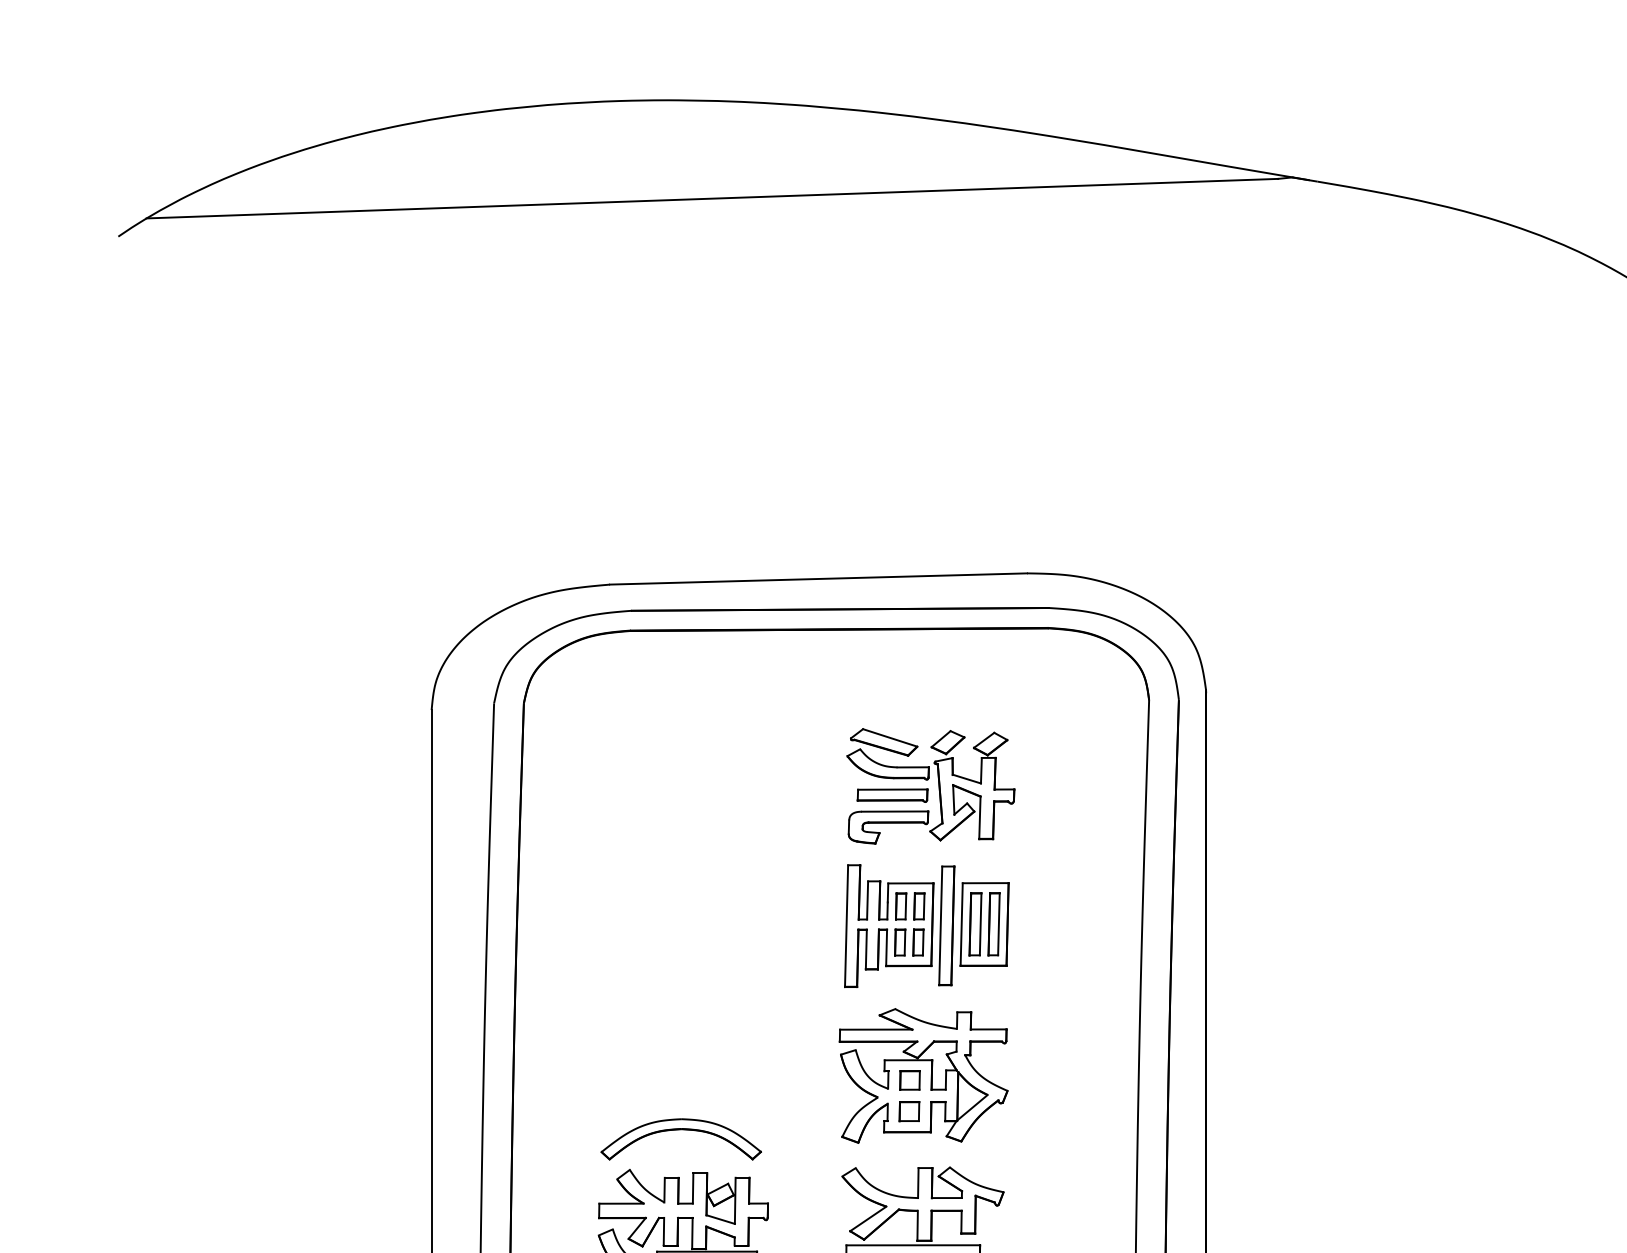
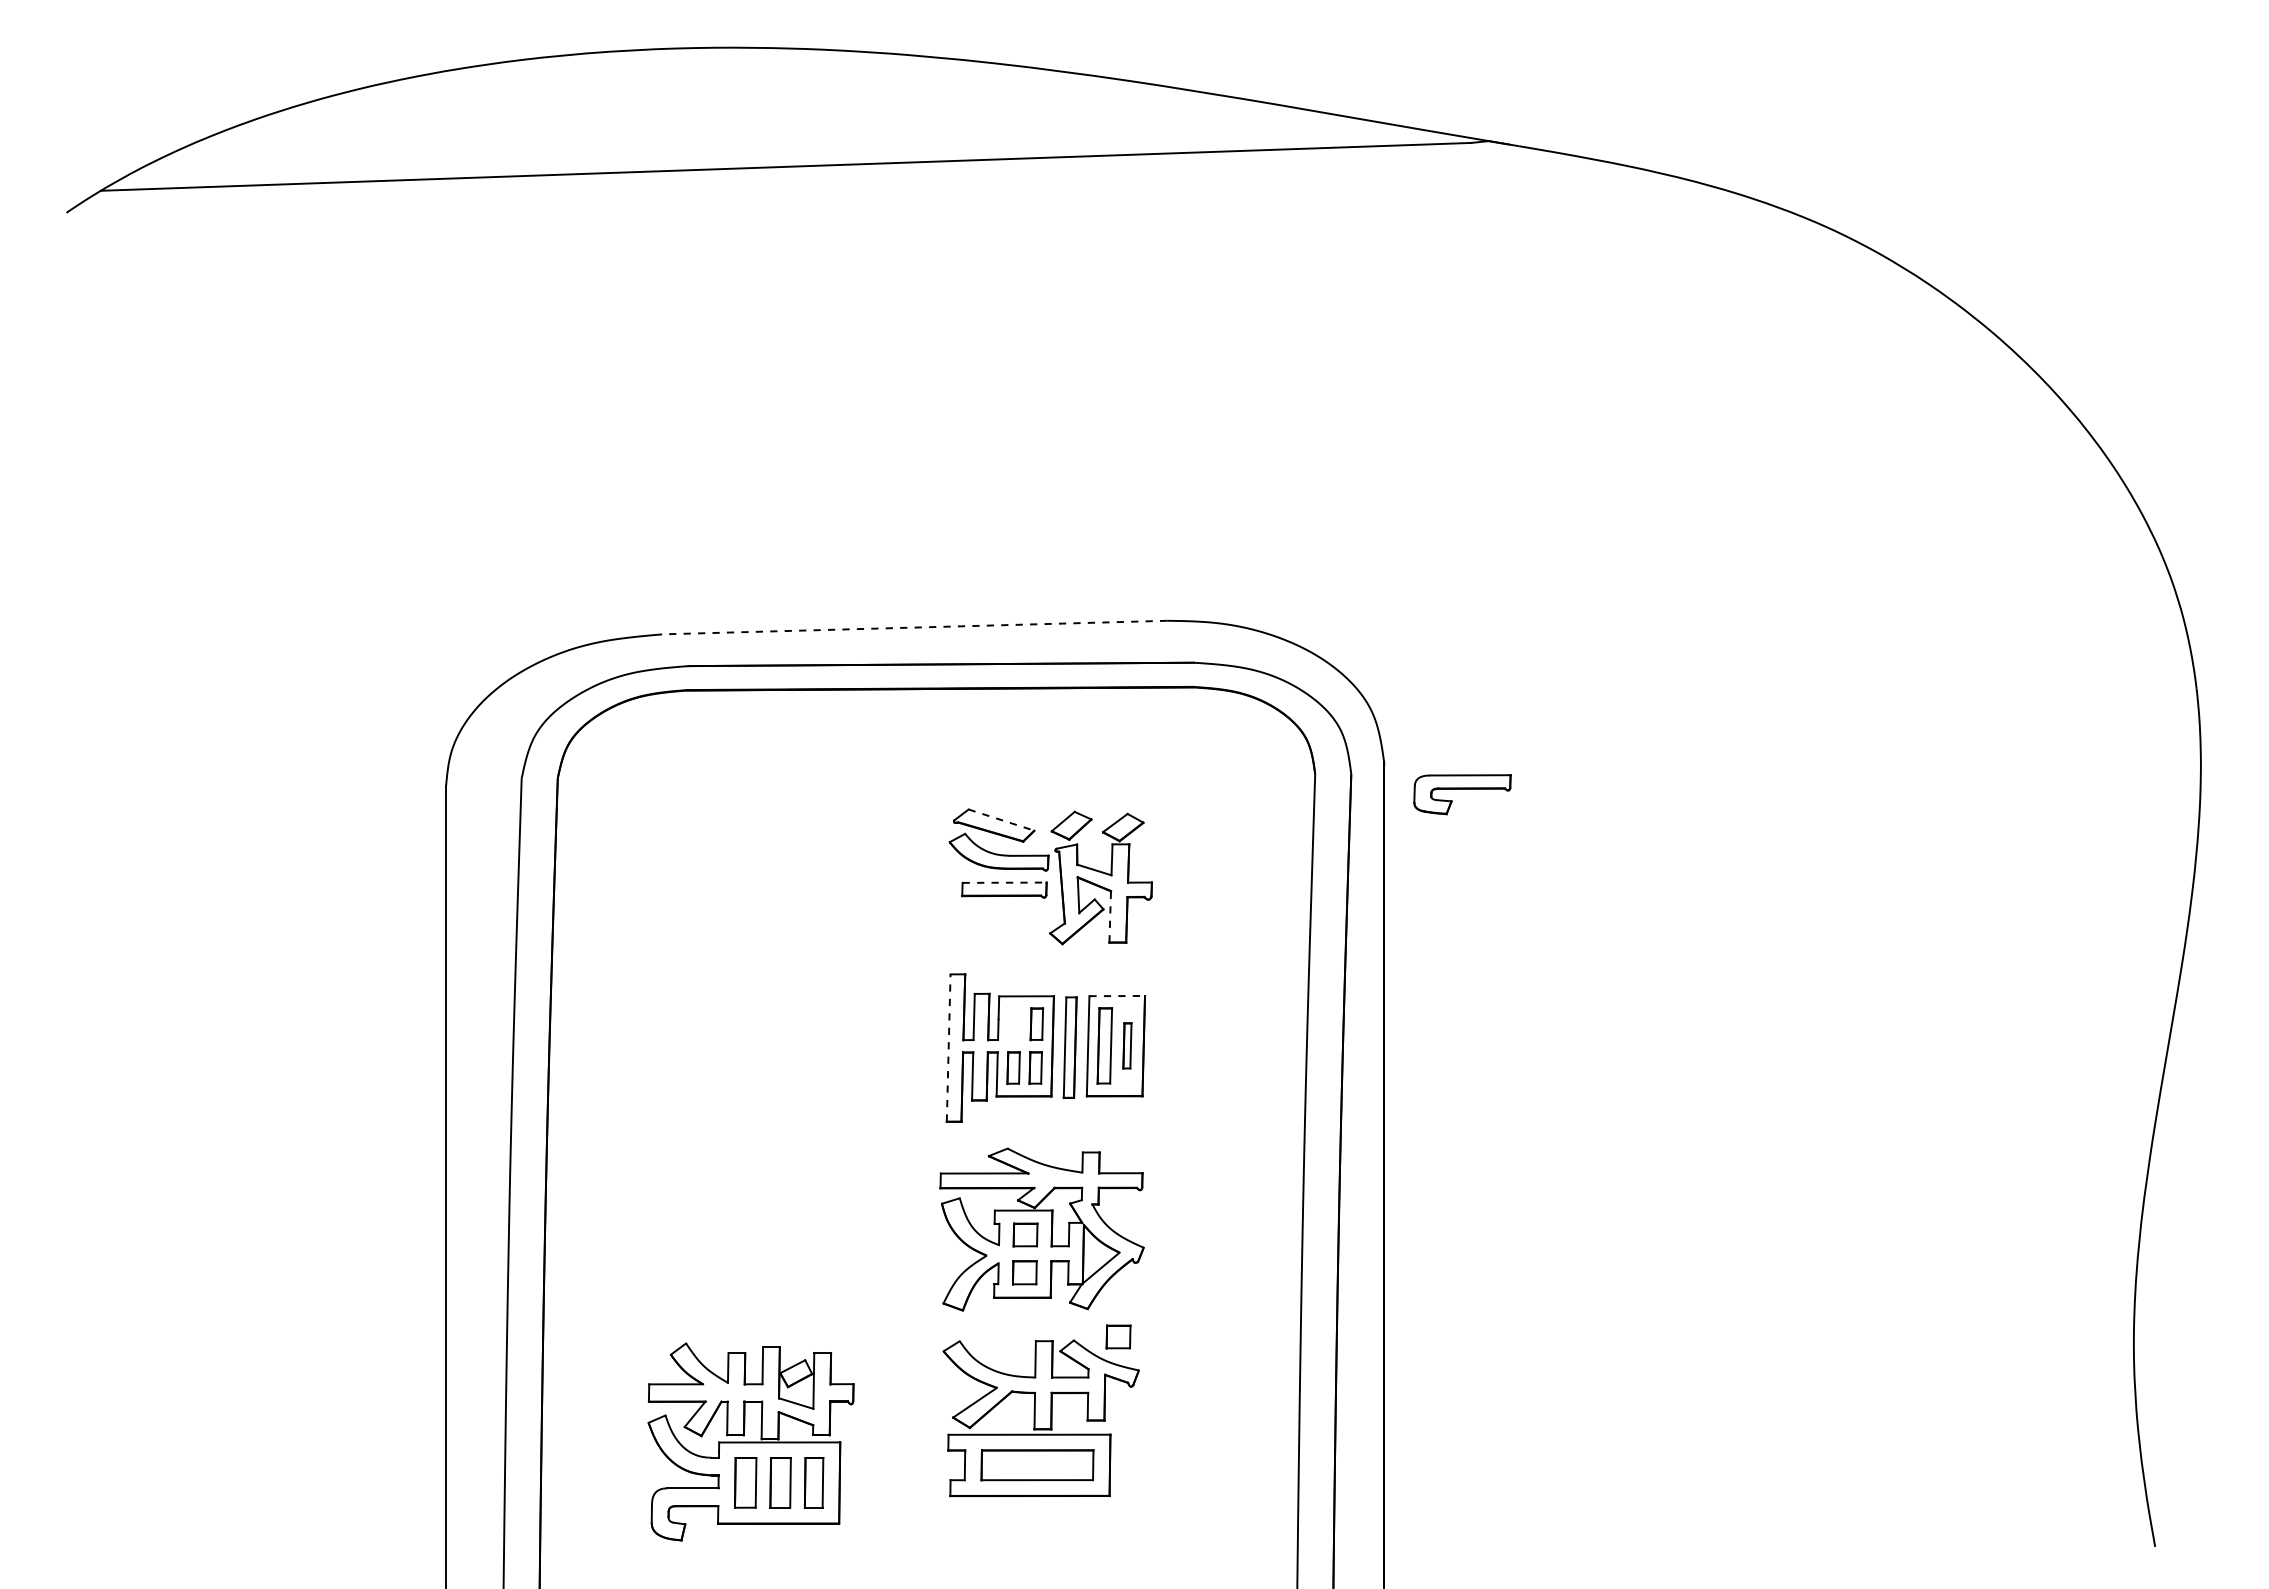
line: (818, 578) -> (914, 627), solid -> dashed
line: (890, 738) -> (1001, 820), solid -> dashed
line: (893, 789) -> (1005, 882), solid -> dashed
line: (980, 817) -> (1110, 916), solid -> dashed
part: (888, 827) -> (1462, 794), moved
line: (985, 883) -> (1117, 996), solid -> dashed
part: (900, 906) -> (1014, 1024), removed
part: (994, 923) -> (1127, 1045), size x0.6
line: (846, 925) -> (948, 1047), solid -> dashed
part: (947, 925) -> (1070, 1047), size x0.7
part: (680, 1130) -> (747, 1295), removed
part: (986, 1164) -> (1118, 1336), added

